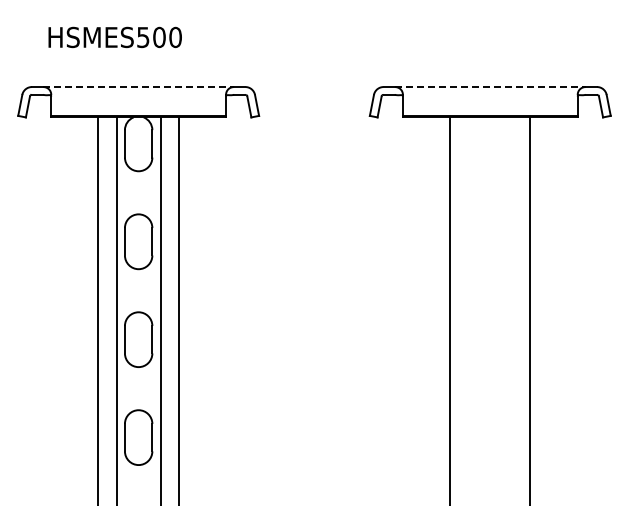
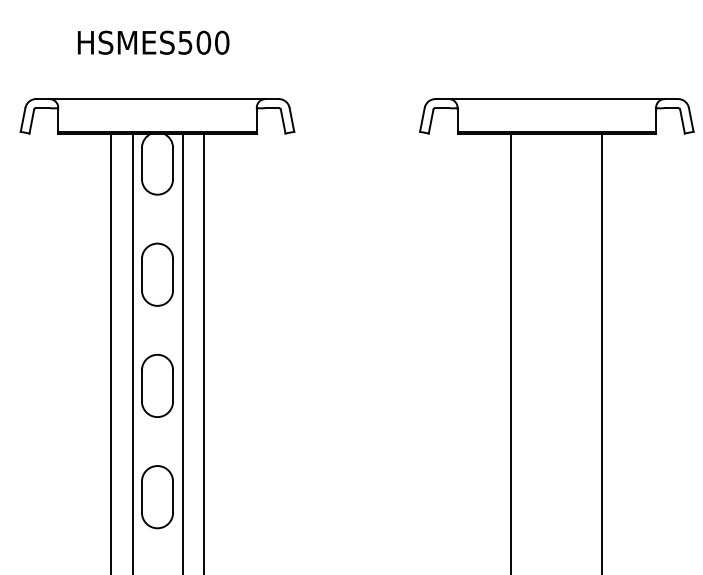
text: (114, 37) -> (152, 42), moved
line: (139, 87) -> (158, 99), dashed -> solid
line: (490, 87) -> (557, 99), dashed -> solid

